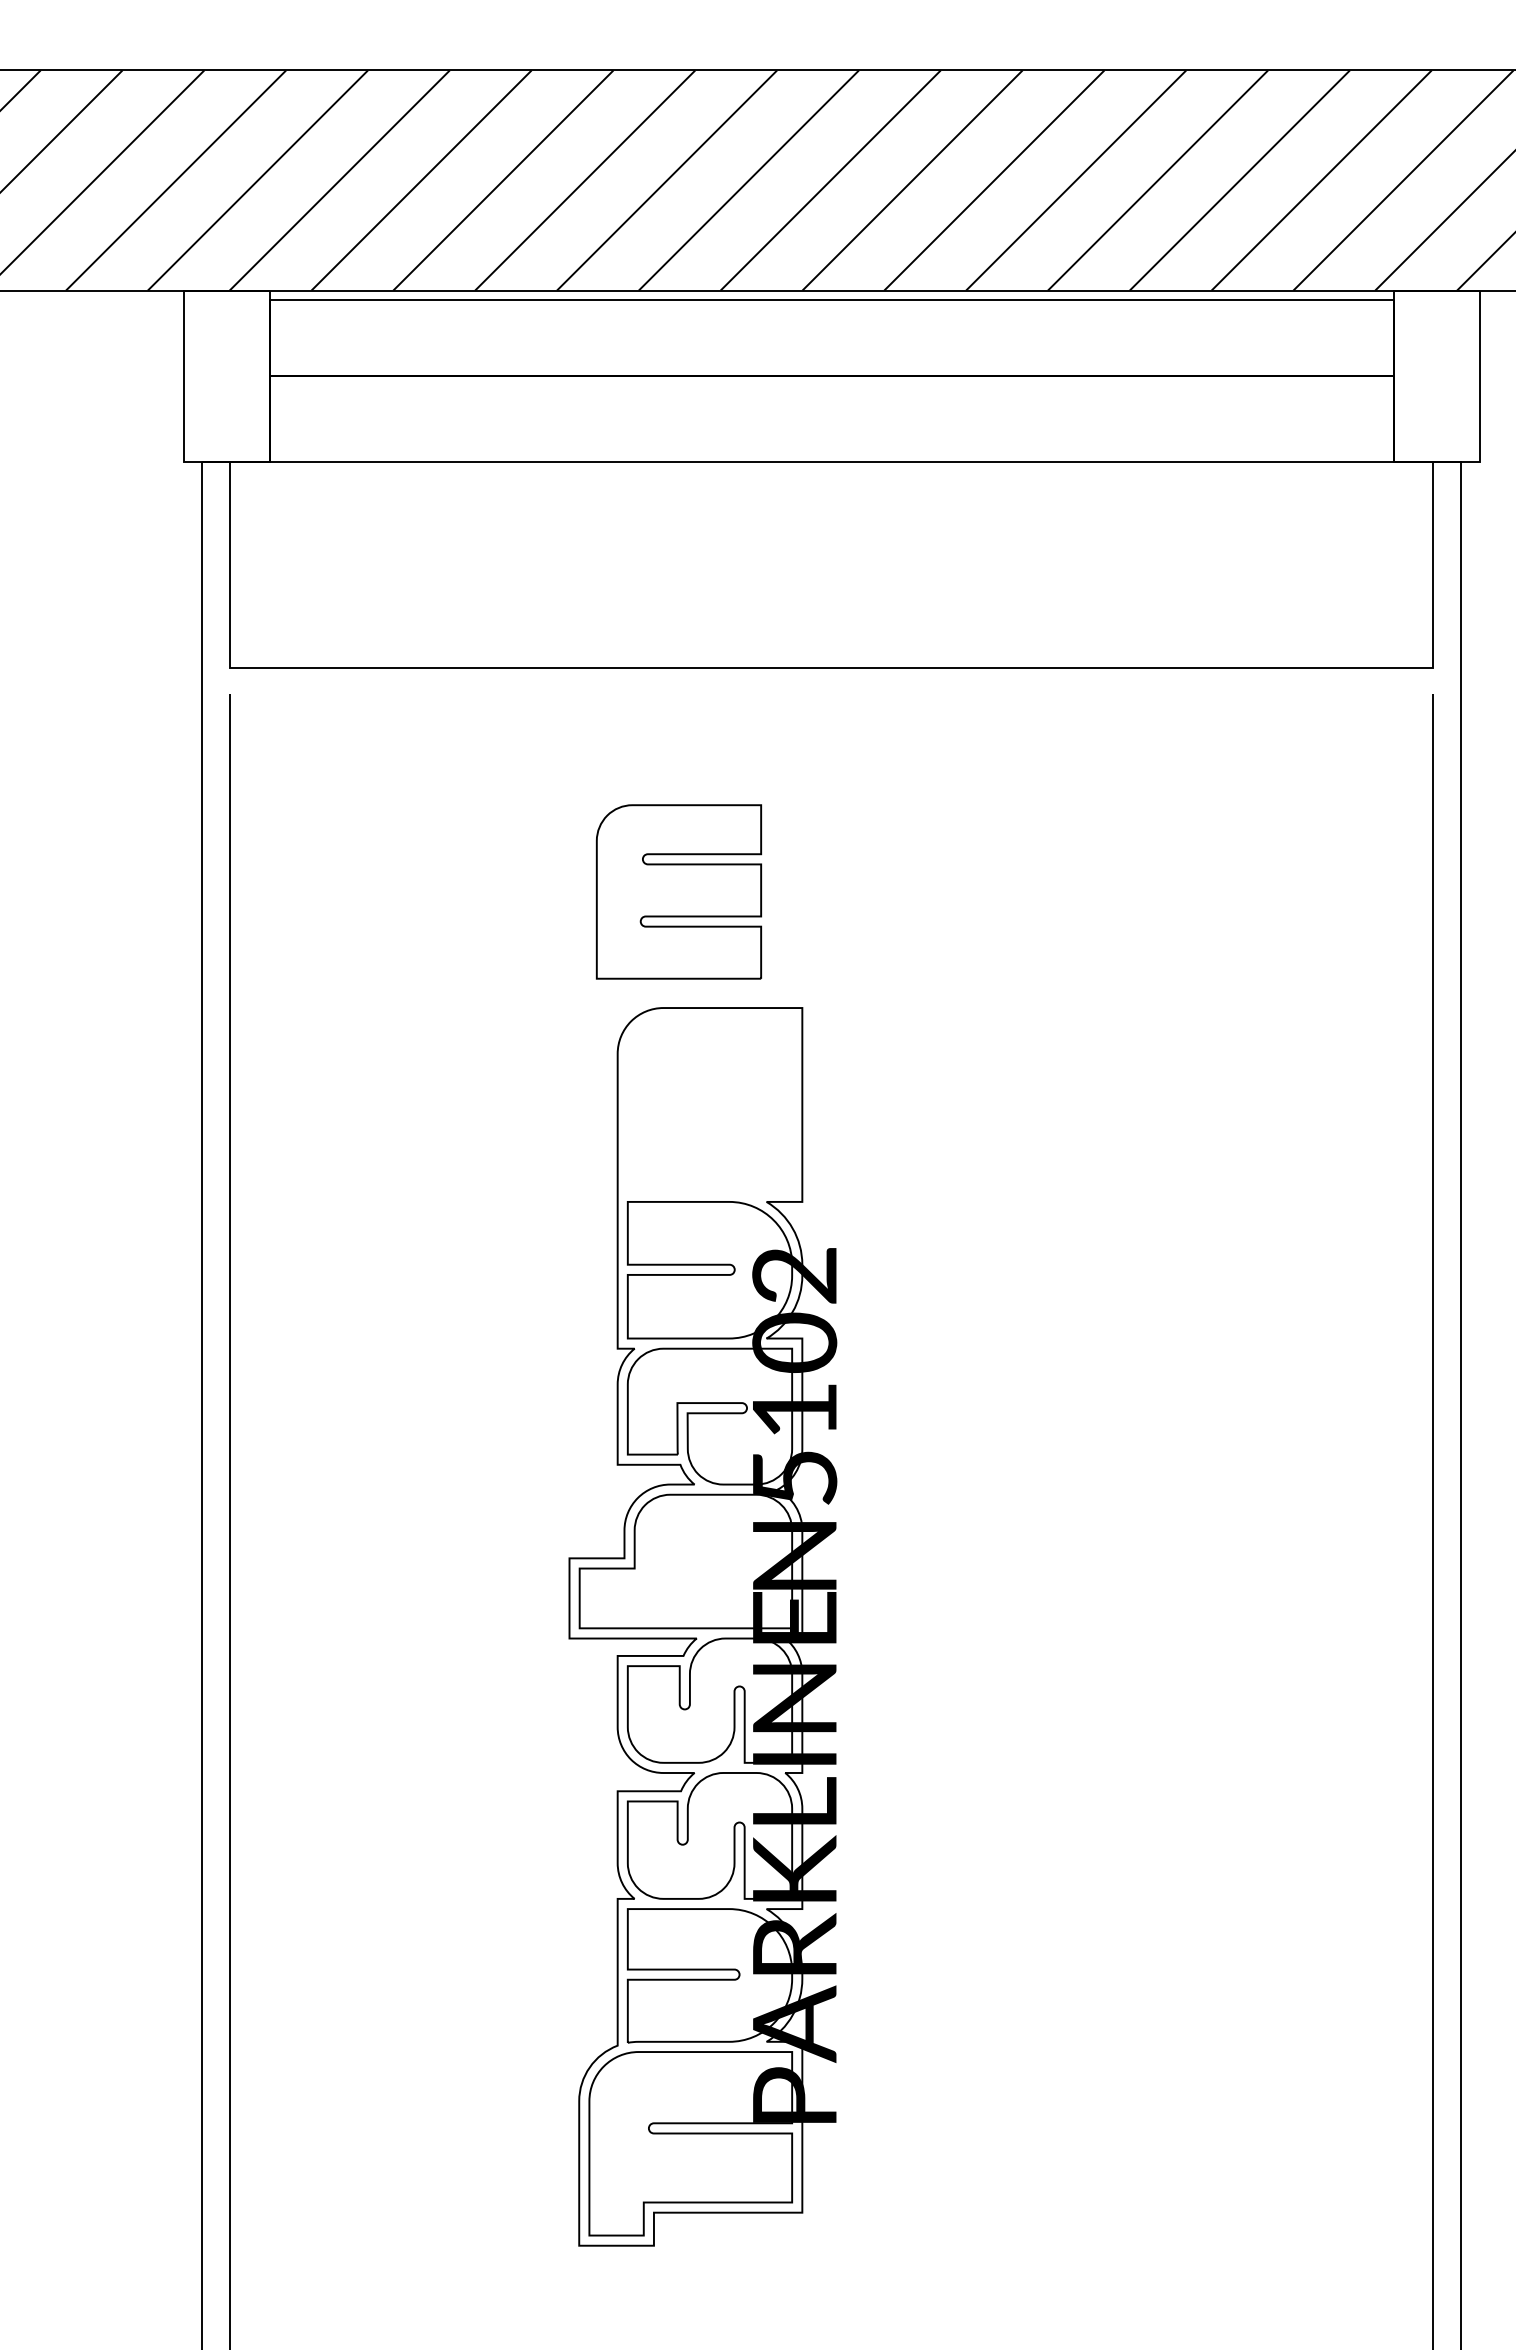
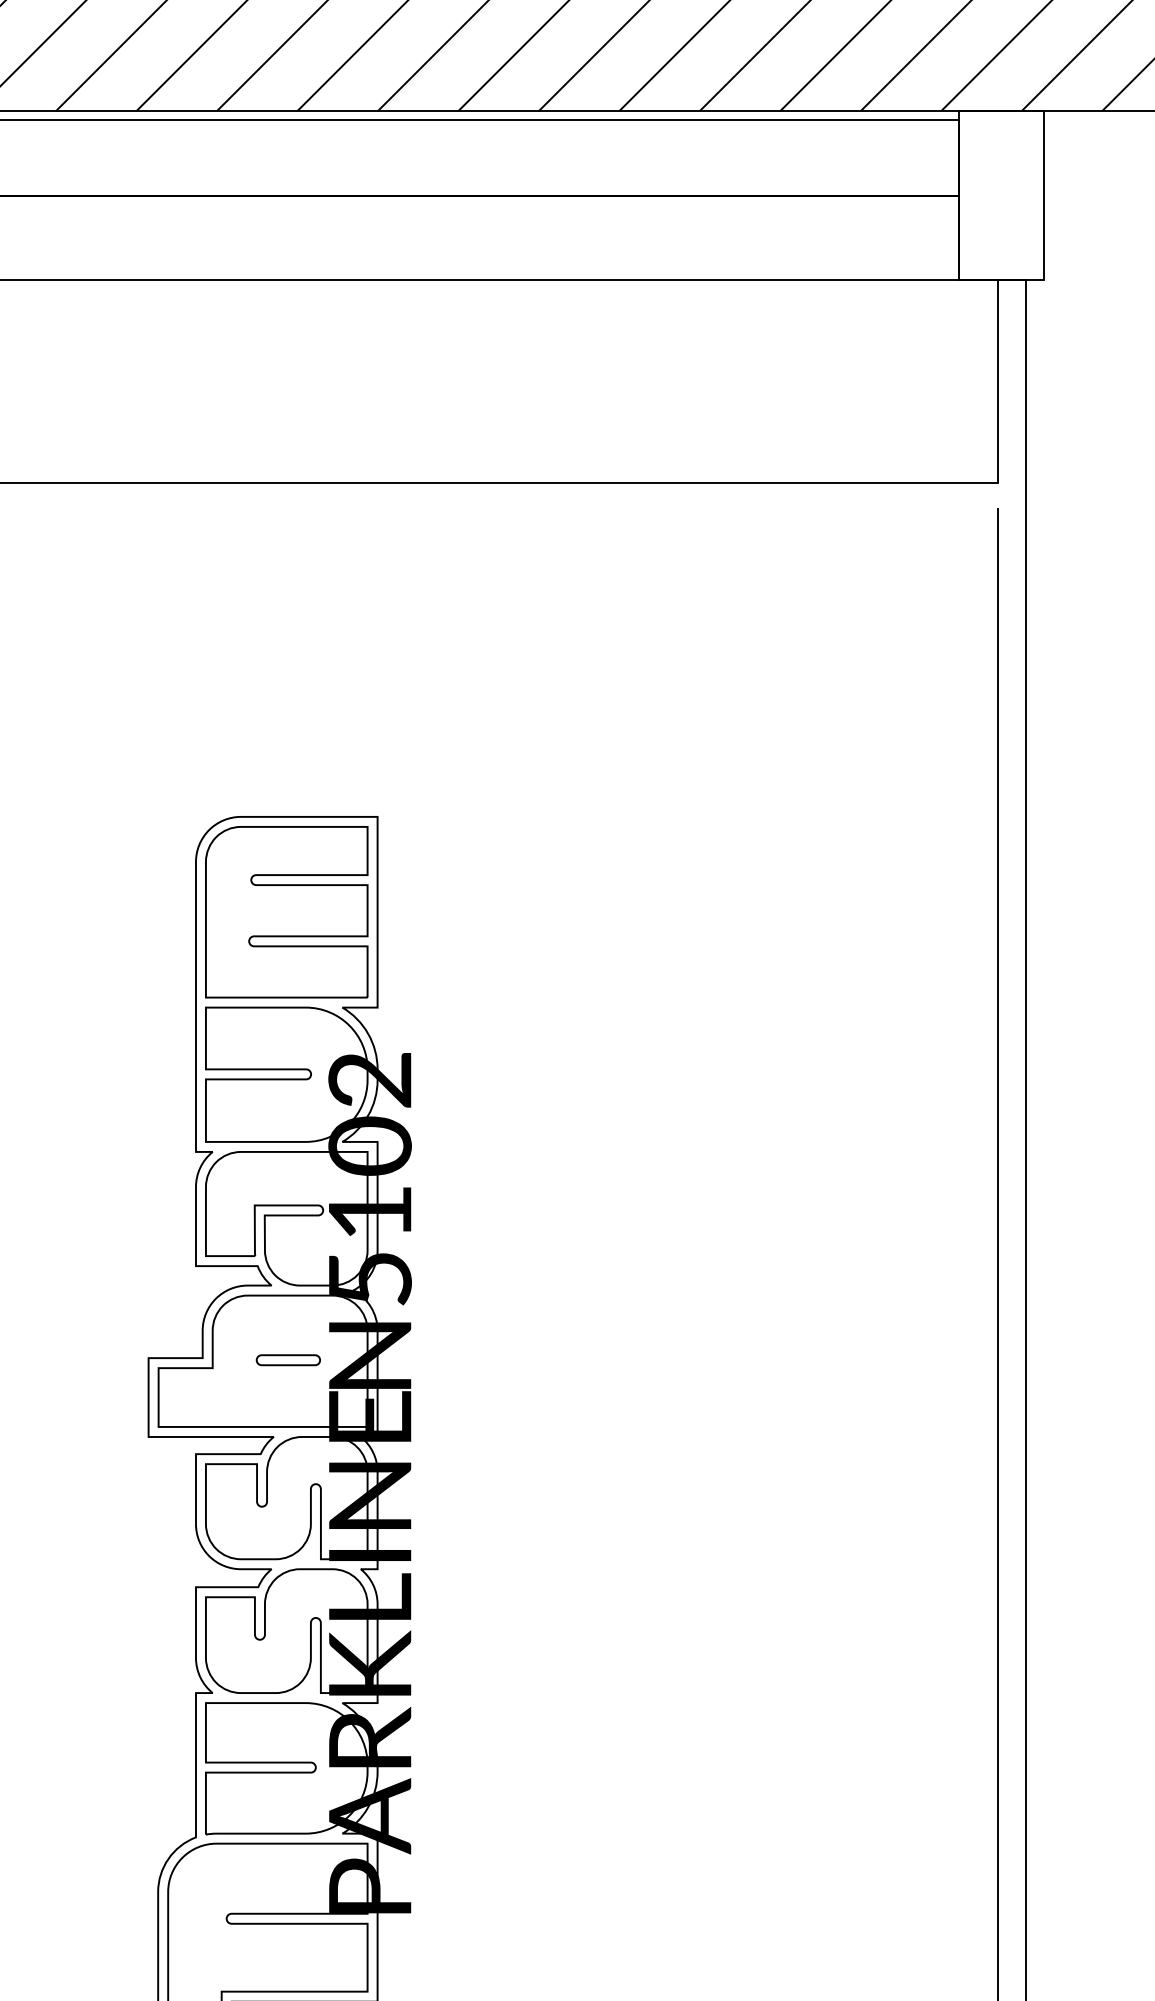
part: (678, 891) -> (286, 911), moved
part: (711, 1560) -> (288, 1360), added

